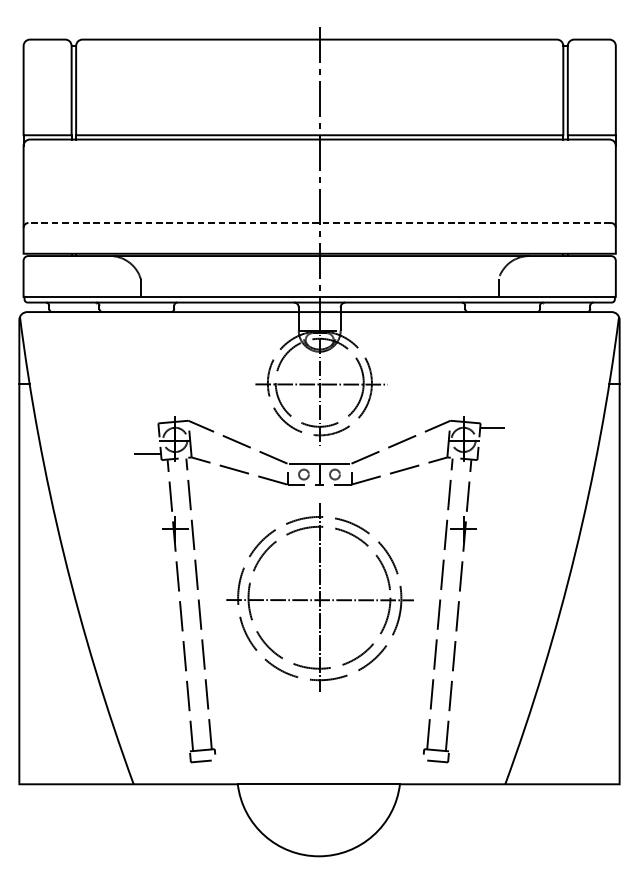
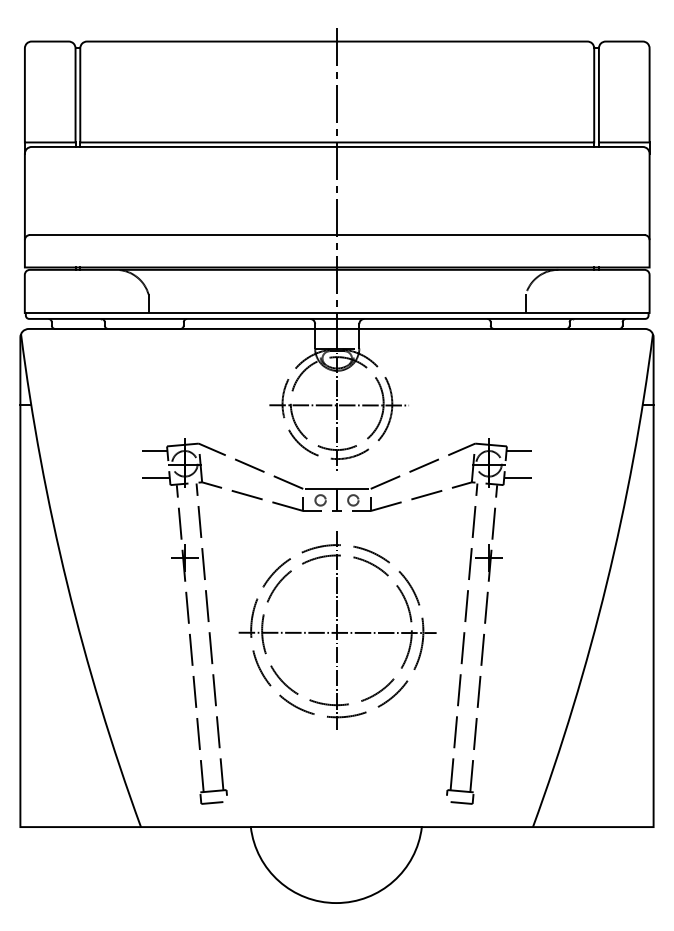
line: (319, 223) -> (336, 235), dashed -> solid
line: (146, 428) -> (154, 451), added
line: (491, 453) -> (518, 478), added

